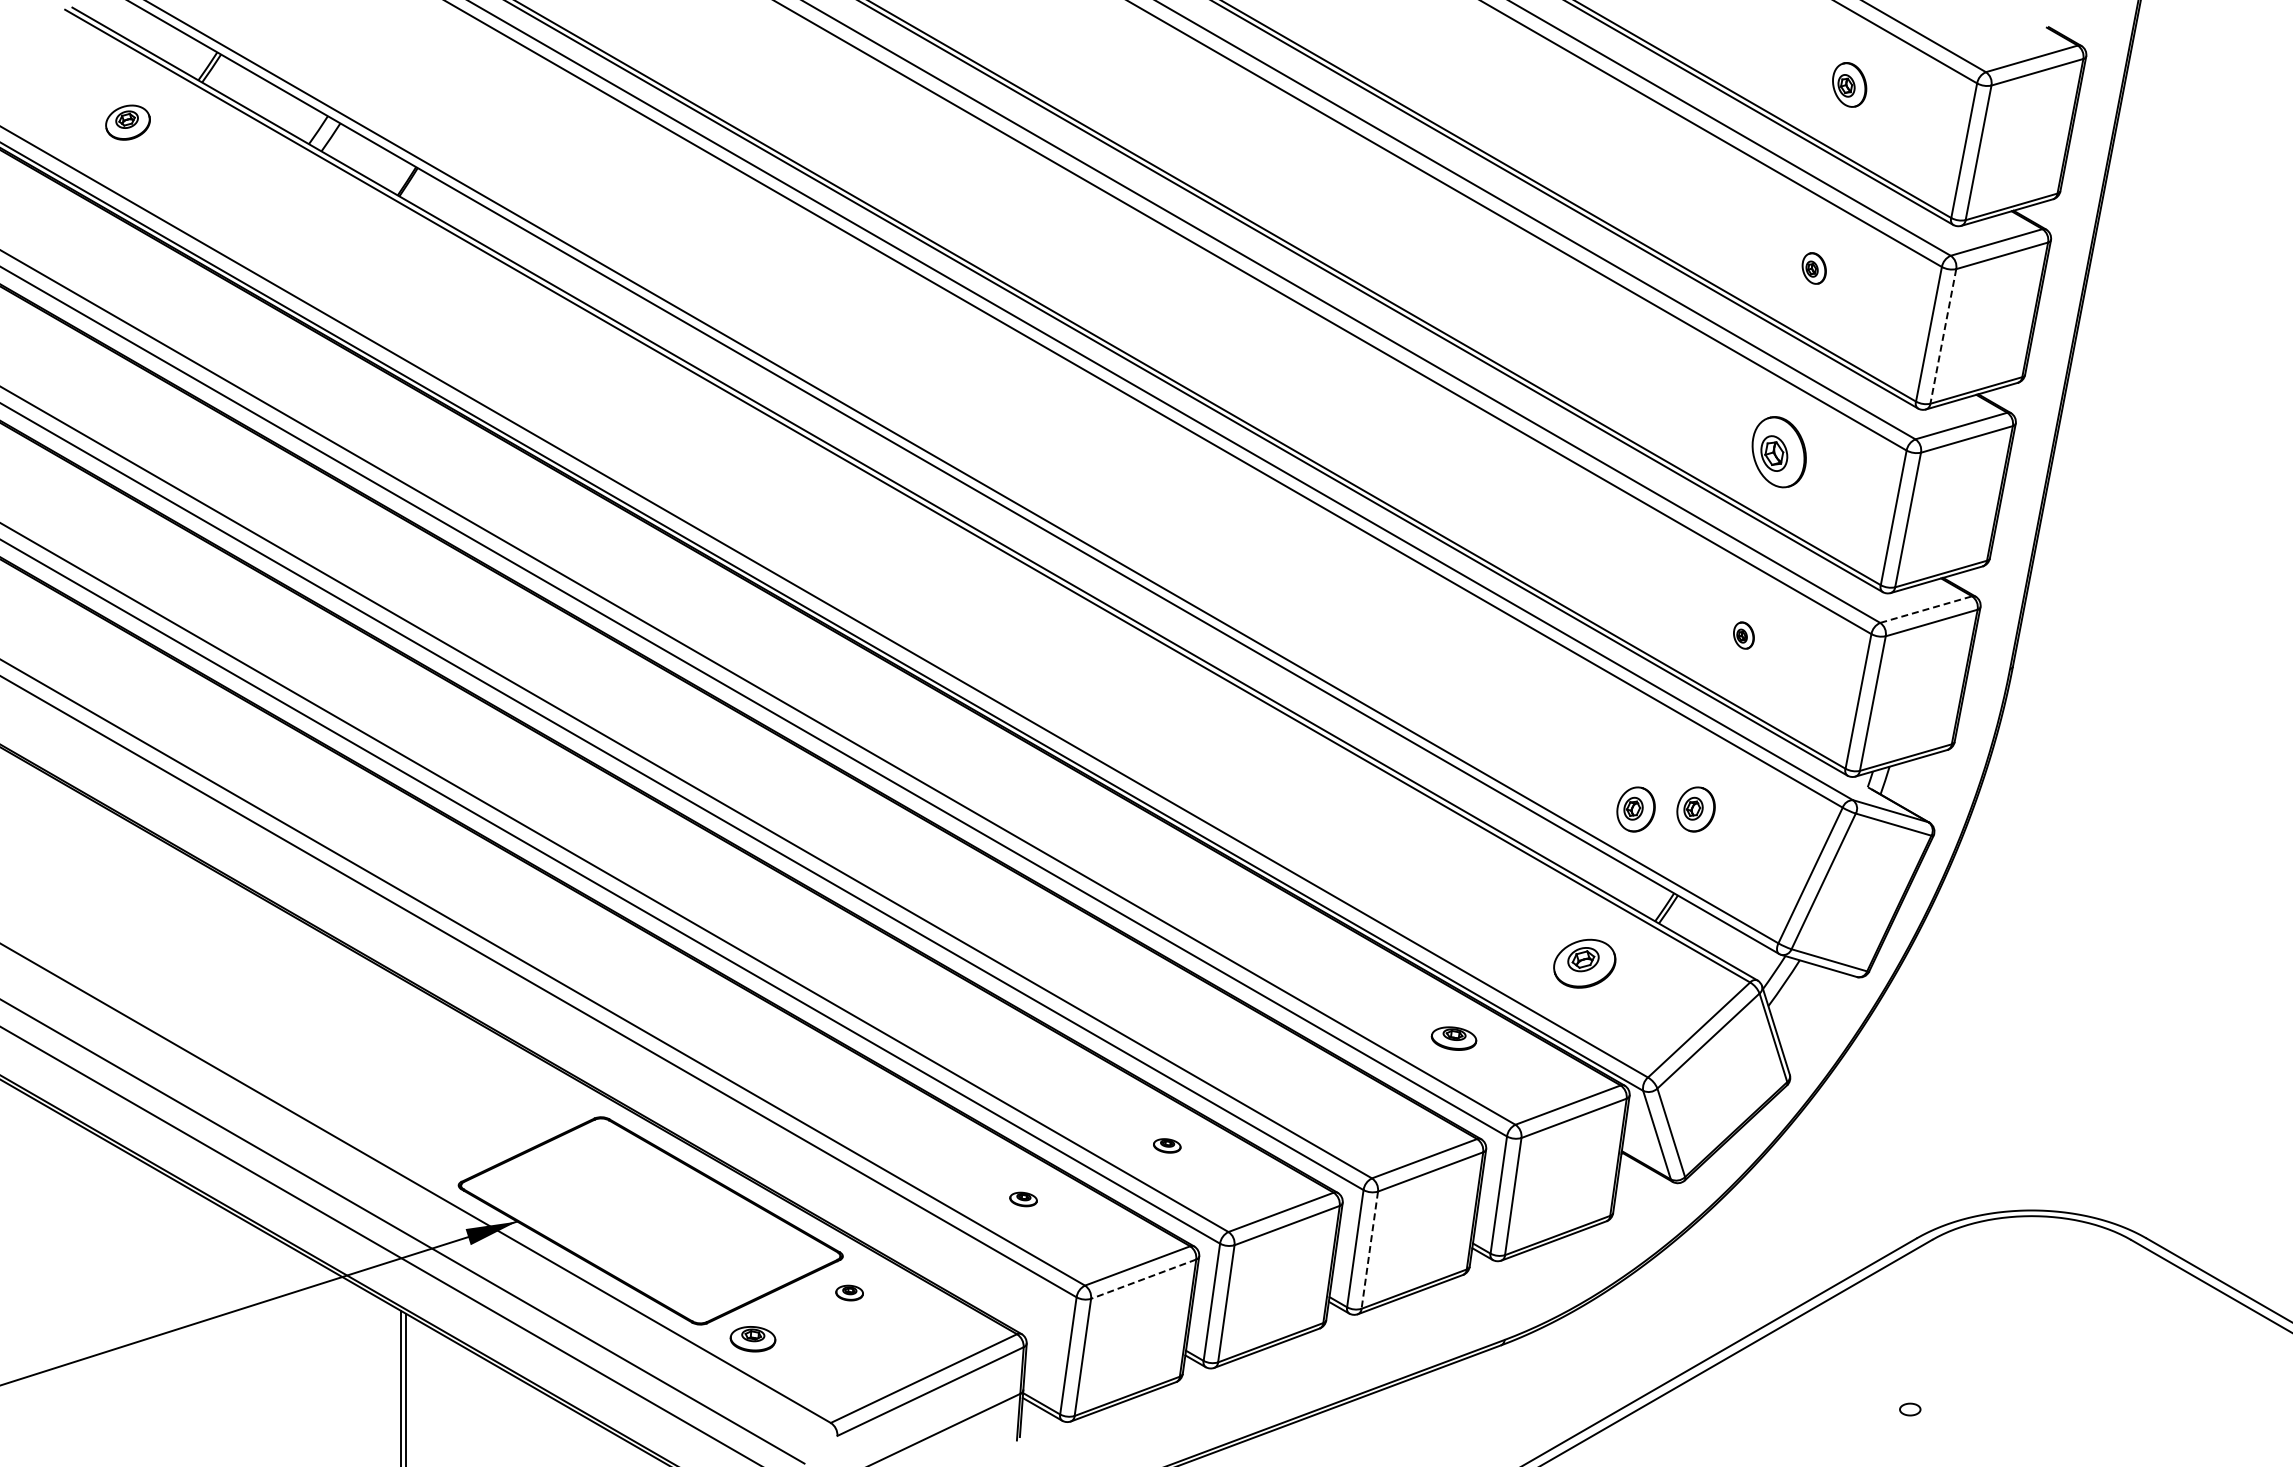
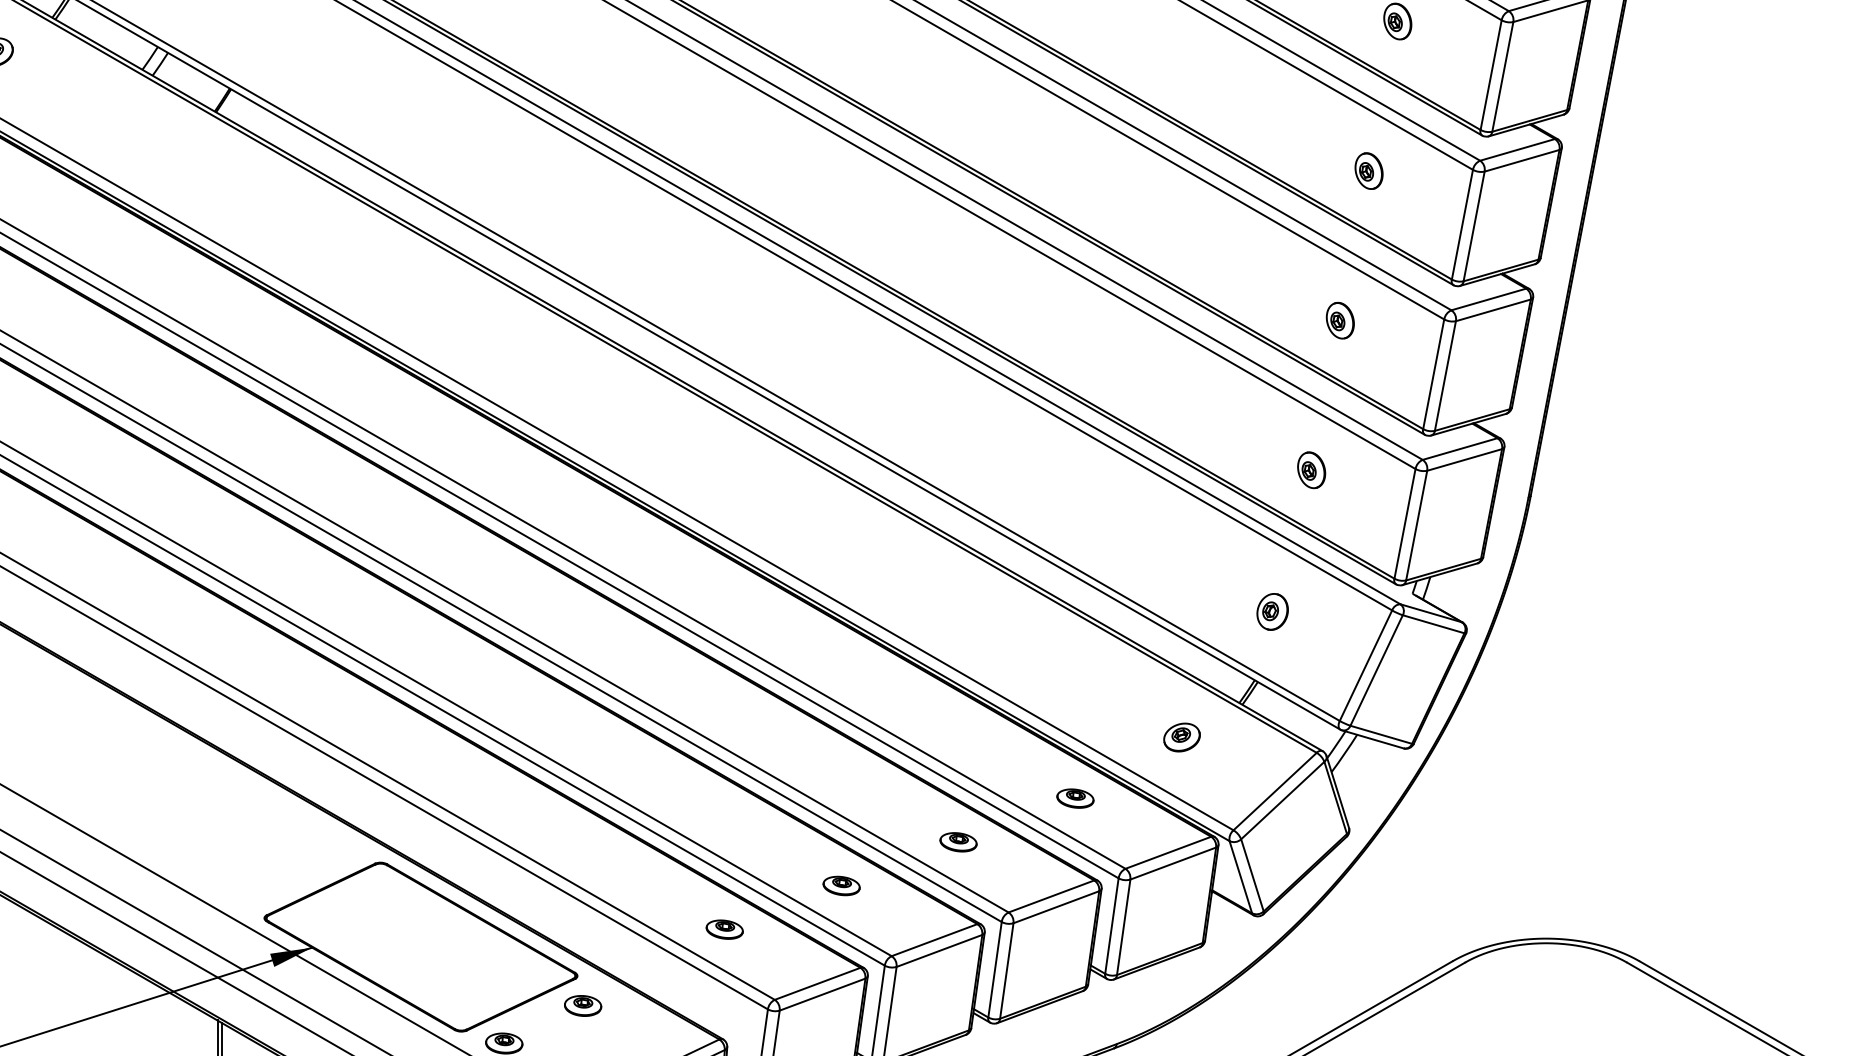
part: (1813, 268) -> (1368, 171), size x1.43
line: (1943, 336) -> (1474, 226), dashed -> solid
part: (1778, 451) -> (1339, 320), size x0.62
line: (1926, 609) -> (1460, 448), dashed -> solid
part: (1743, 635) -> (1311, 470), size x1.67
part: (1635, 809) -> (1223, 611), removed
part: (1584, 963) -> (1181, 737), size x0.71
part: (1310, 1092) -> (958, 842), added
part: (1167, 1145) -> (841, 885), size x1.67
part: (1023, 1199) -> (724, 929), size x1.67
line: (1369, 1250) -> (1006, 971), dashed -> solid
line: (1143, 1279) -> (822, 994), dashed -> solid
part: (849, 1292) -> (582, 1005), size x1.67

